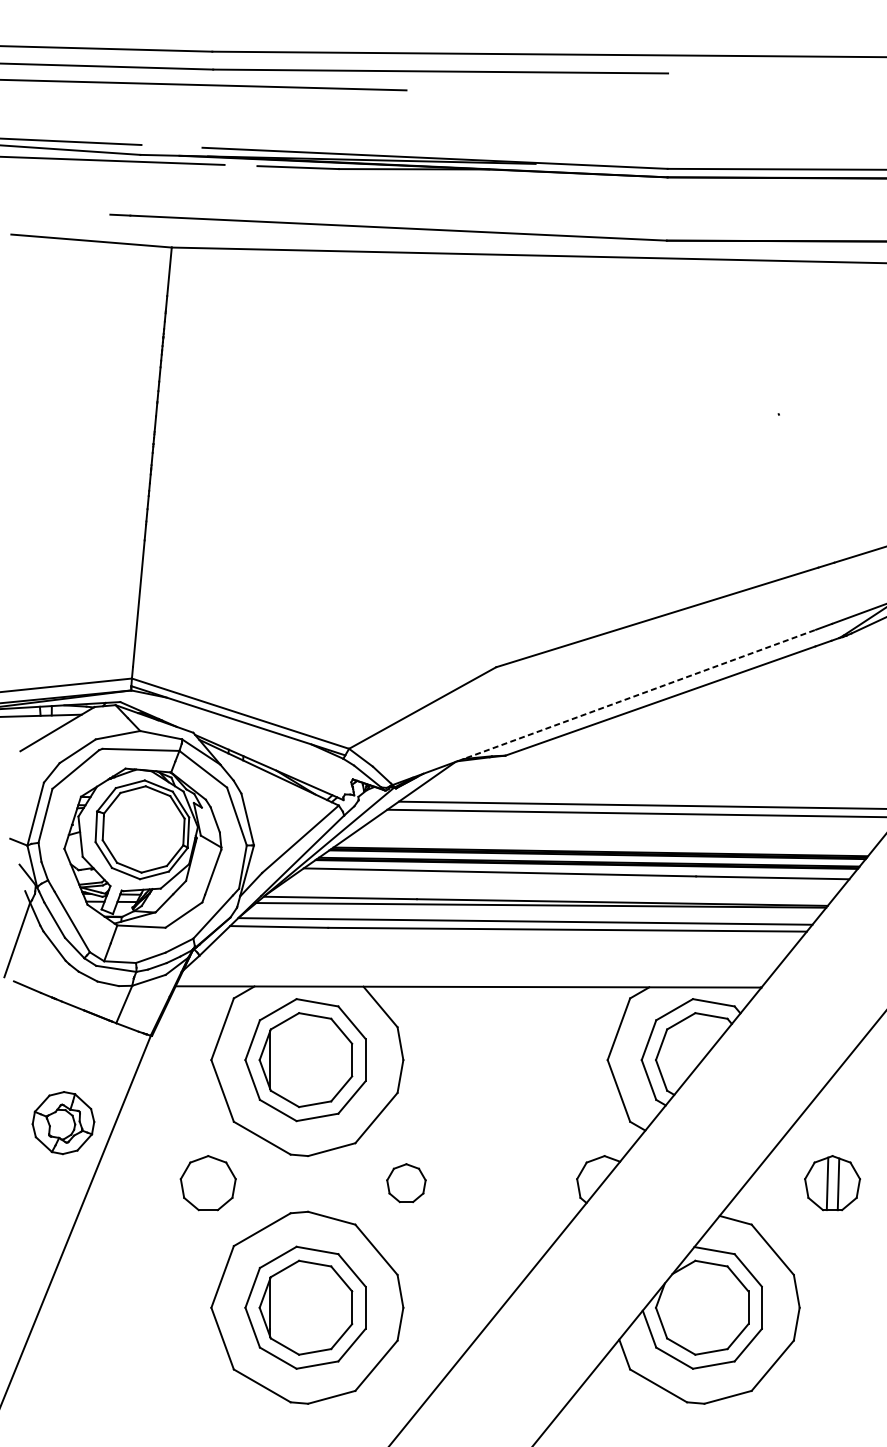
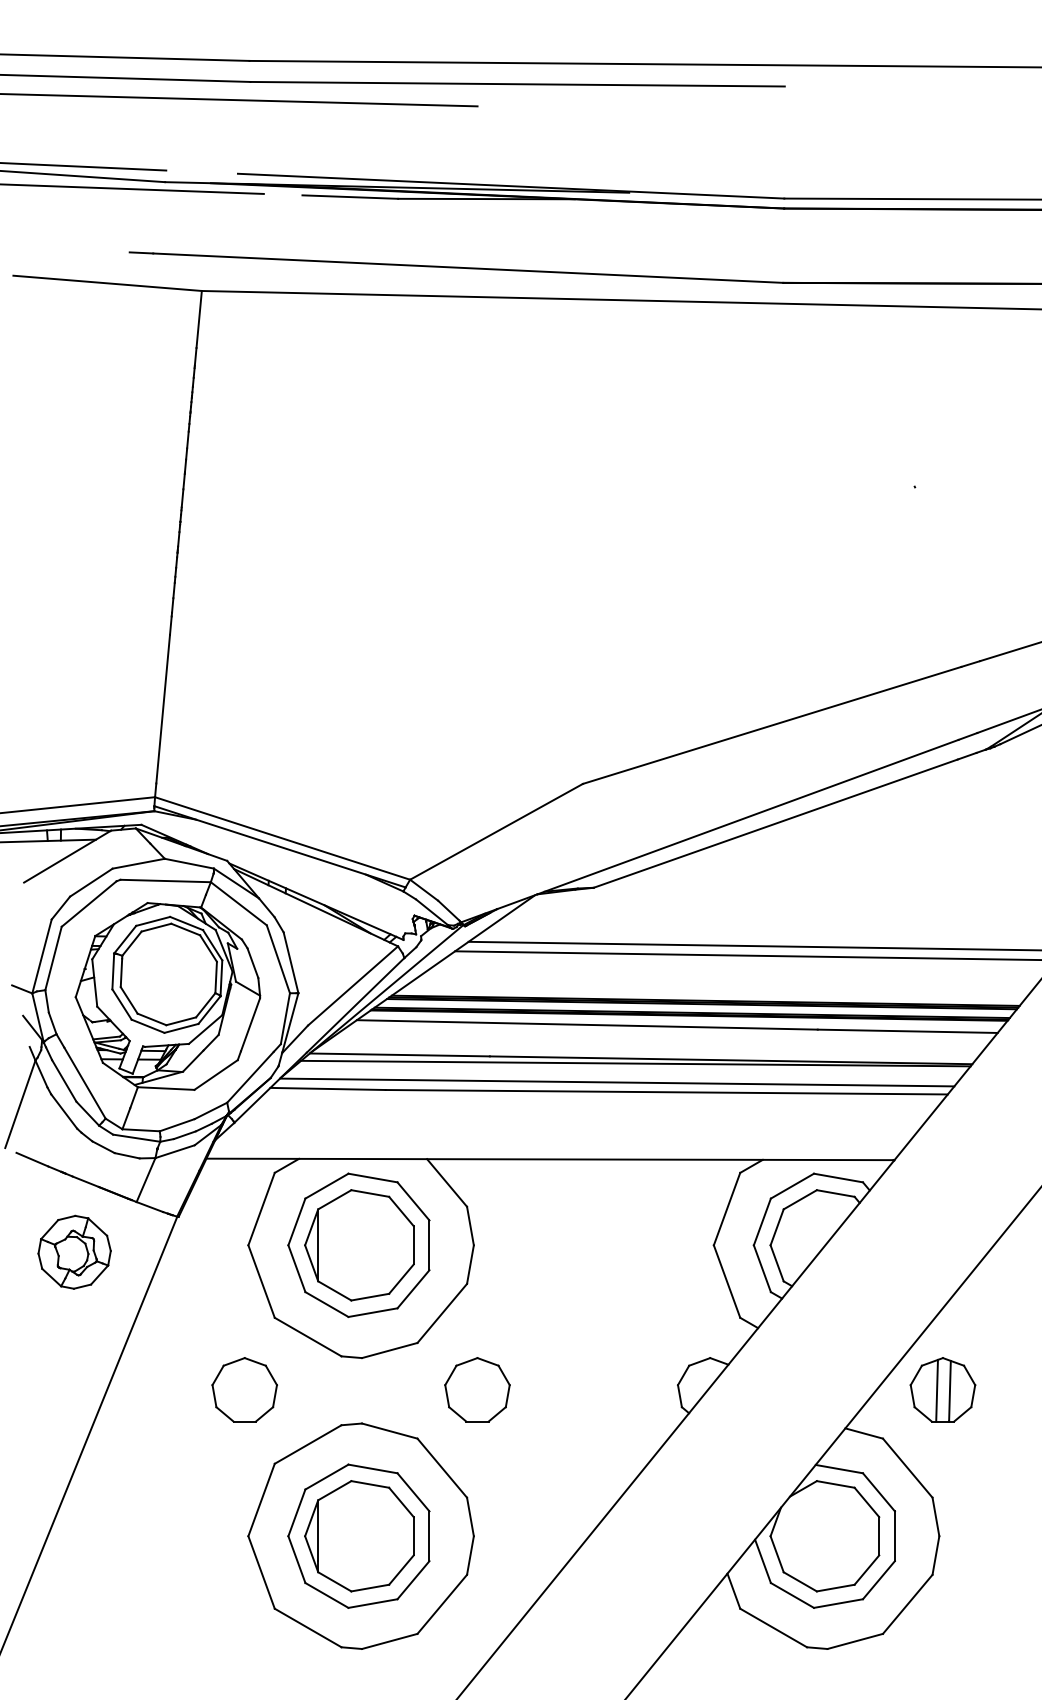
line: (637, 694) -> (748, 816), dashed -> solid
part: (63, 1122) -> (74, 1251), moved
part: (406, 1182) -> (477, 1389), size x1.43
part: (832, 1182) -> (942, 1389), moved

